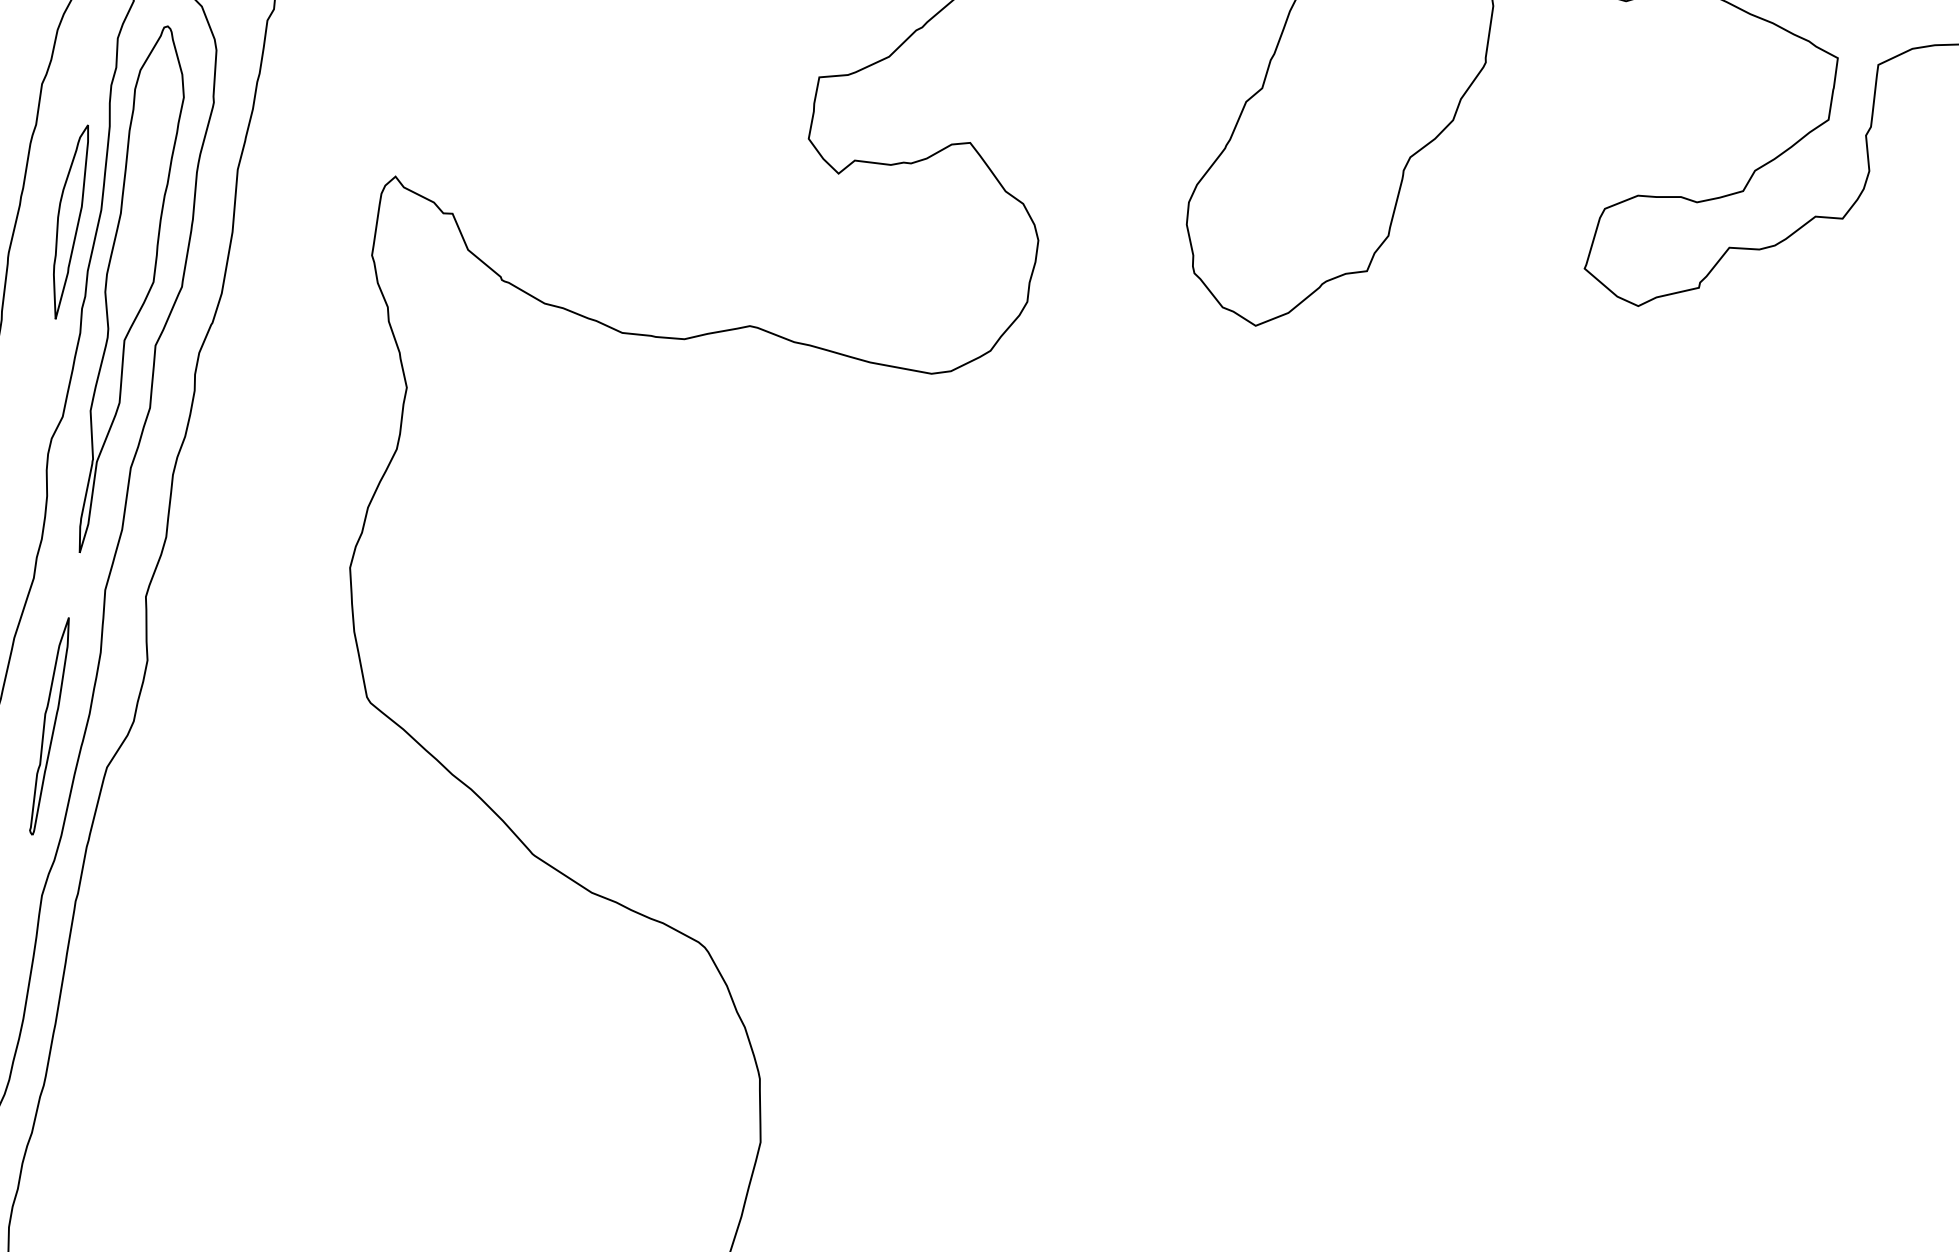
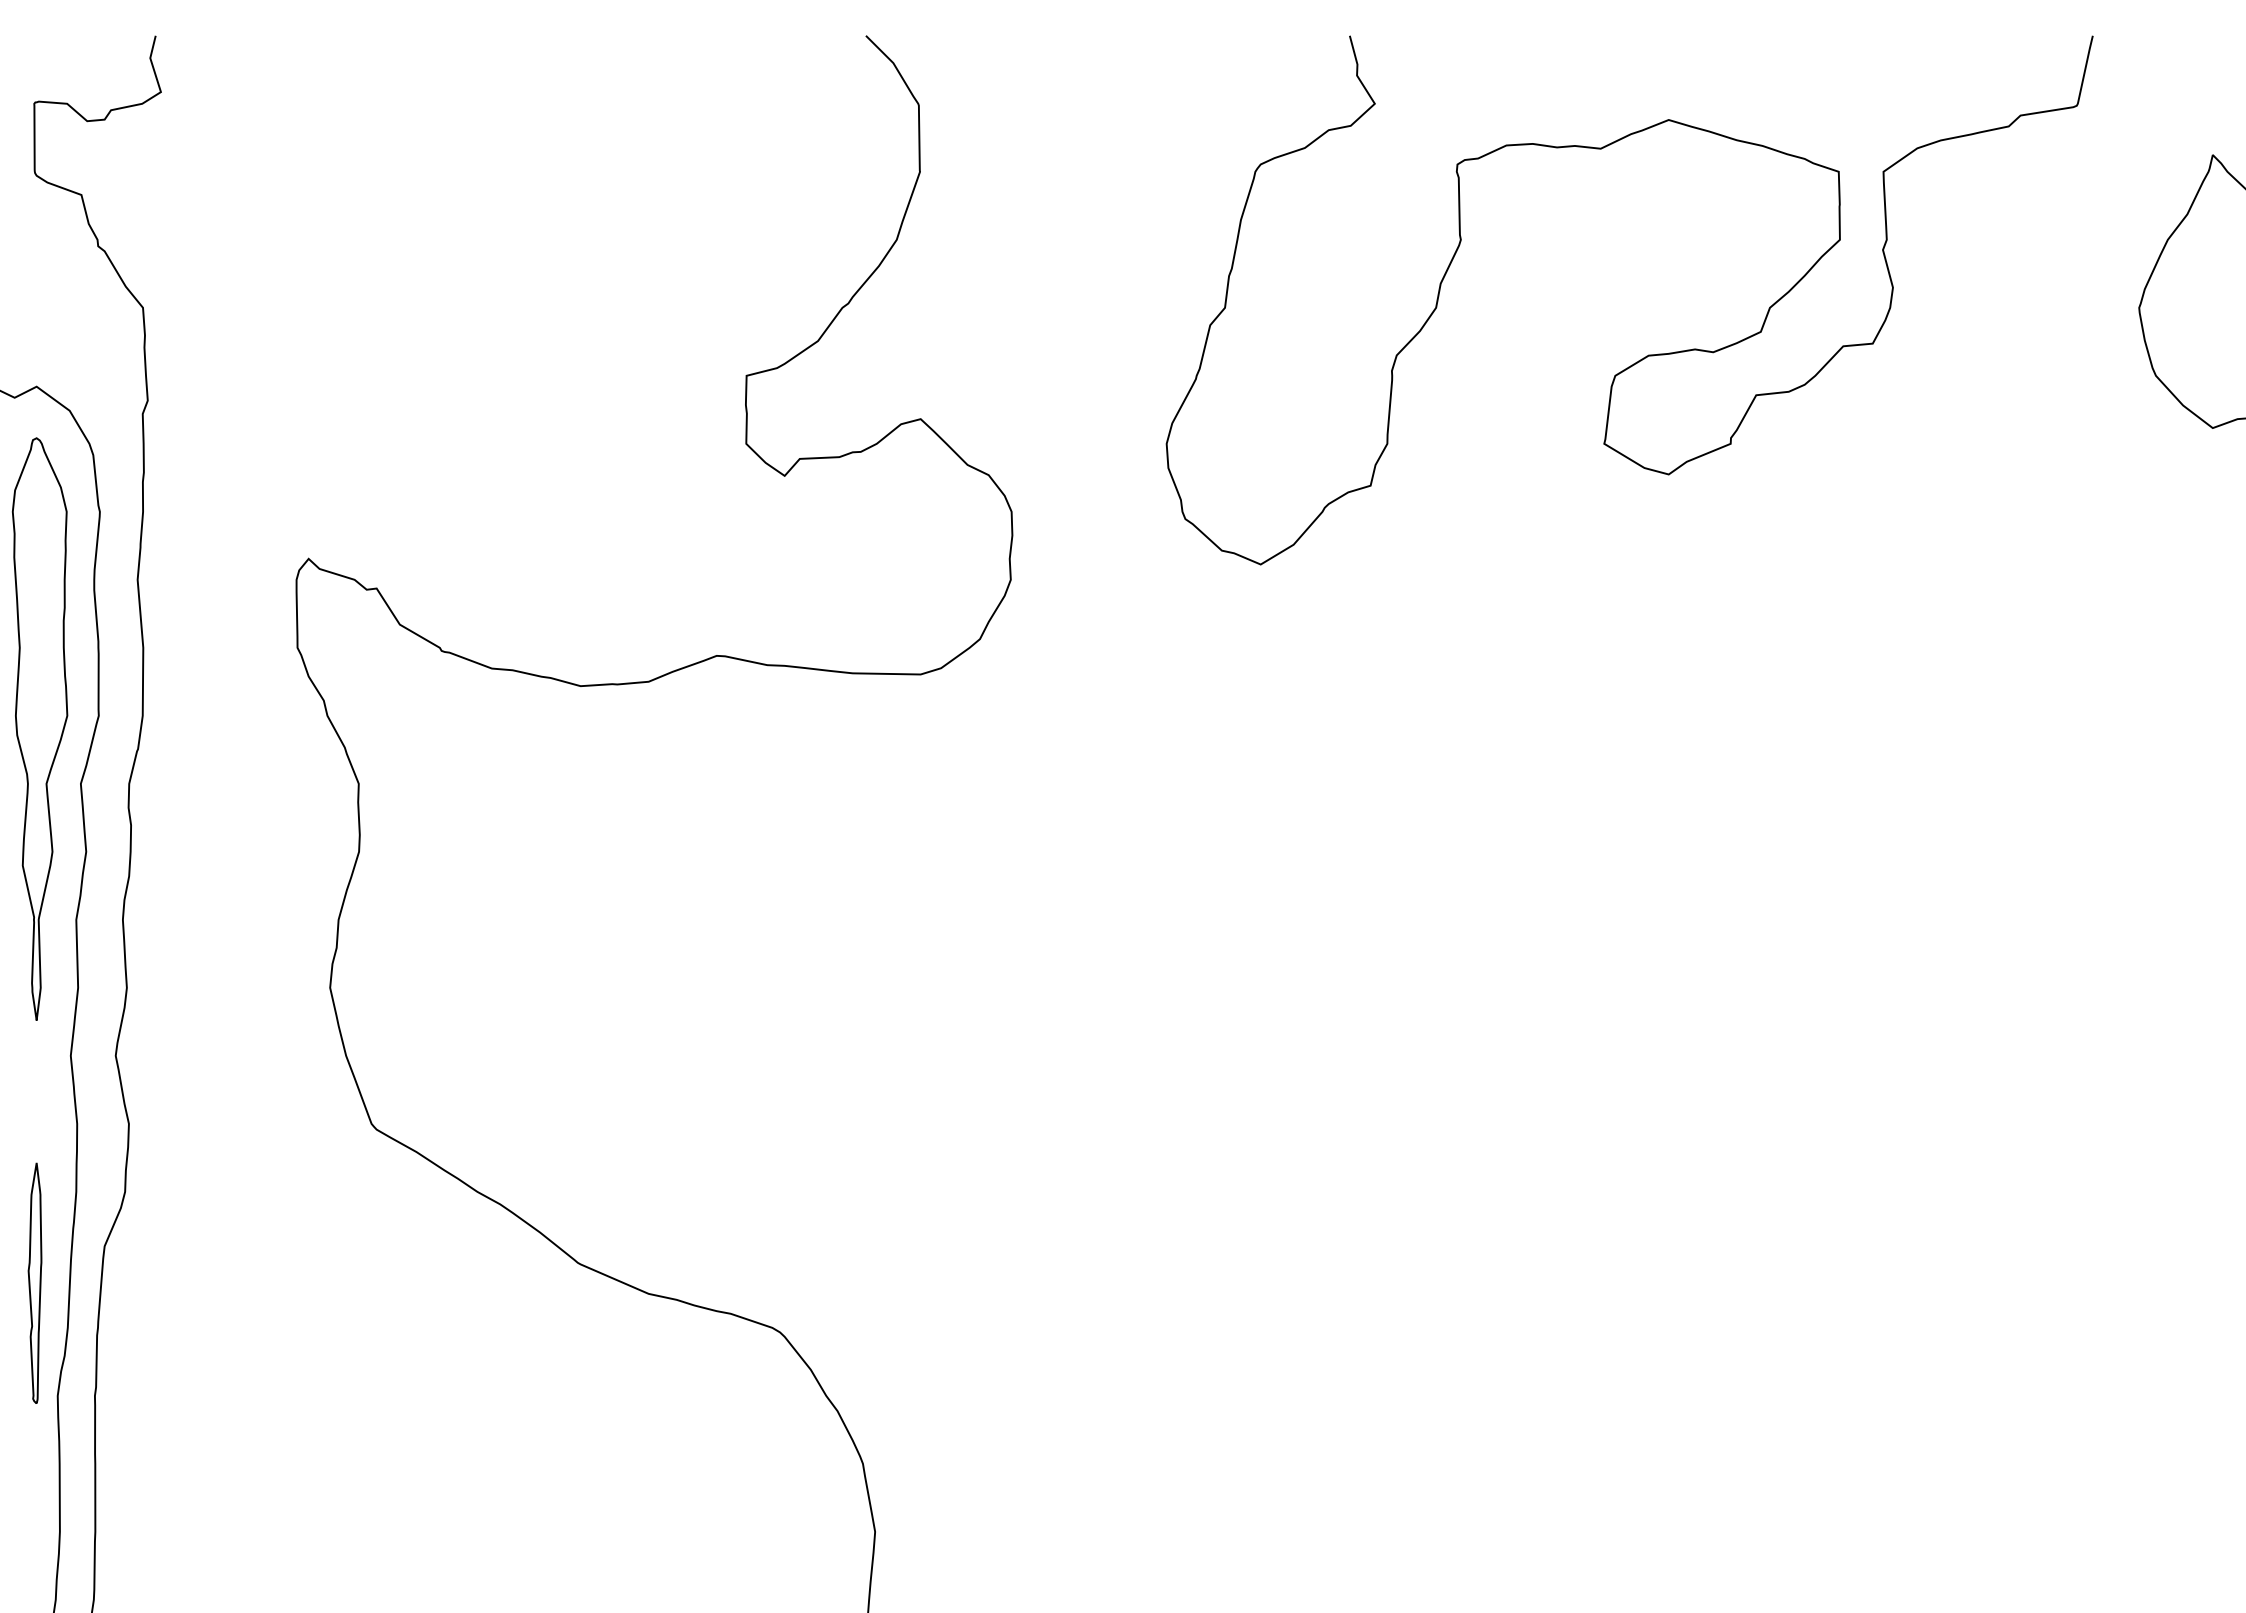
part: (48, 725) -> (34, 1282), moved

